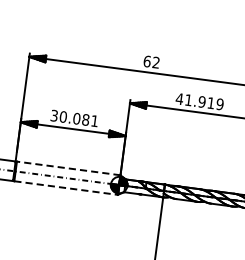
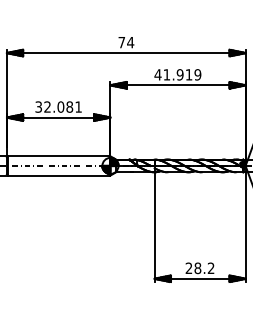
text: (151, 62) -> (126, 42), 62 -> 74
text: (63, 116) -> (47, 106), 30.081 -> 32.081
line: (67, 168) -> (58, 156), dashed -> solid
line: (66, 187) -> (59, 175), dashed -> solid

